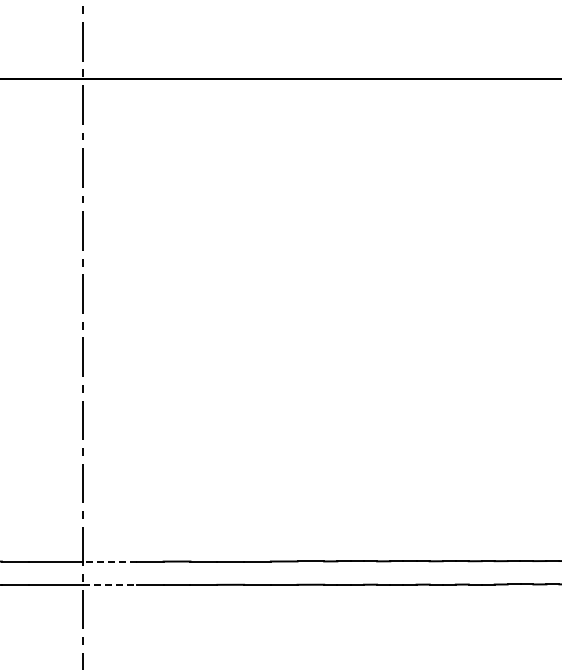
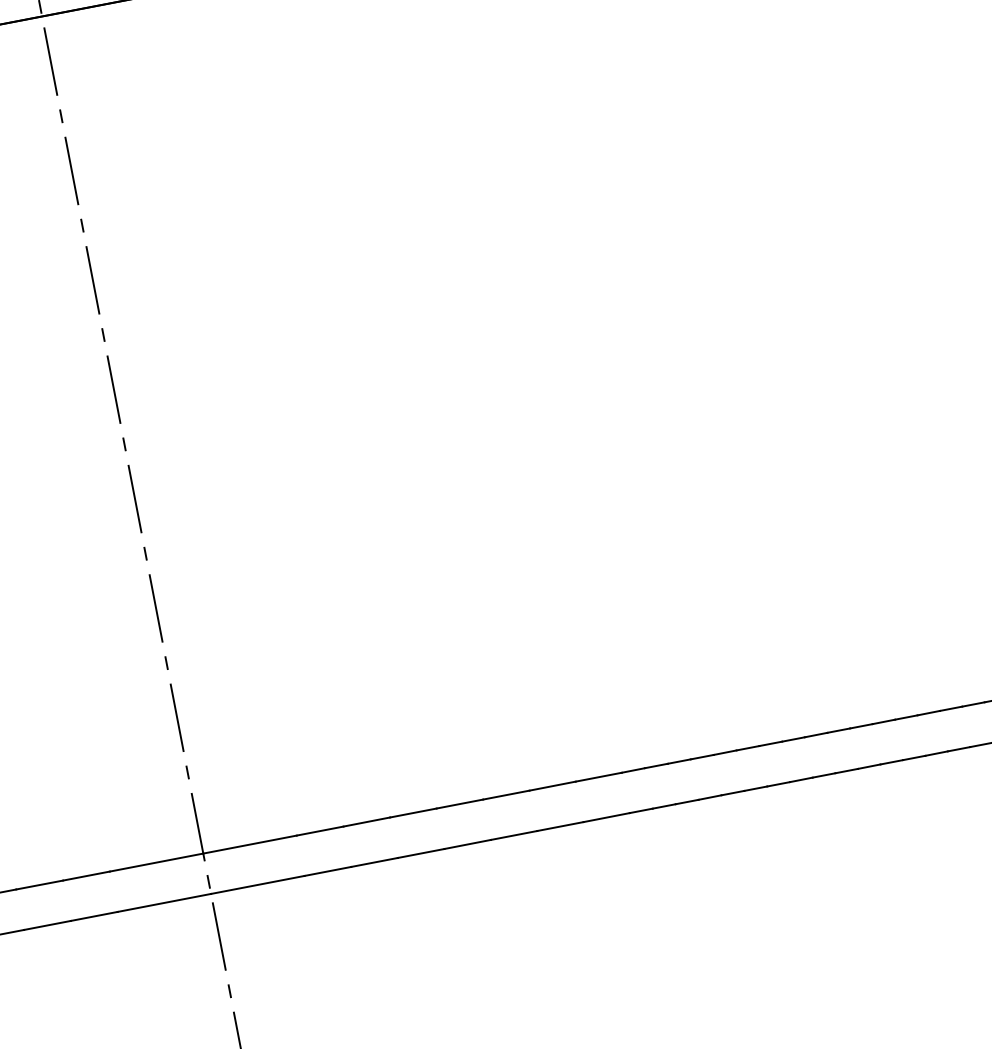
line: (109, 561) -> (249, 844), dashed -> solid
line: (109, 584) -> (257, 884), dashed -> solid

